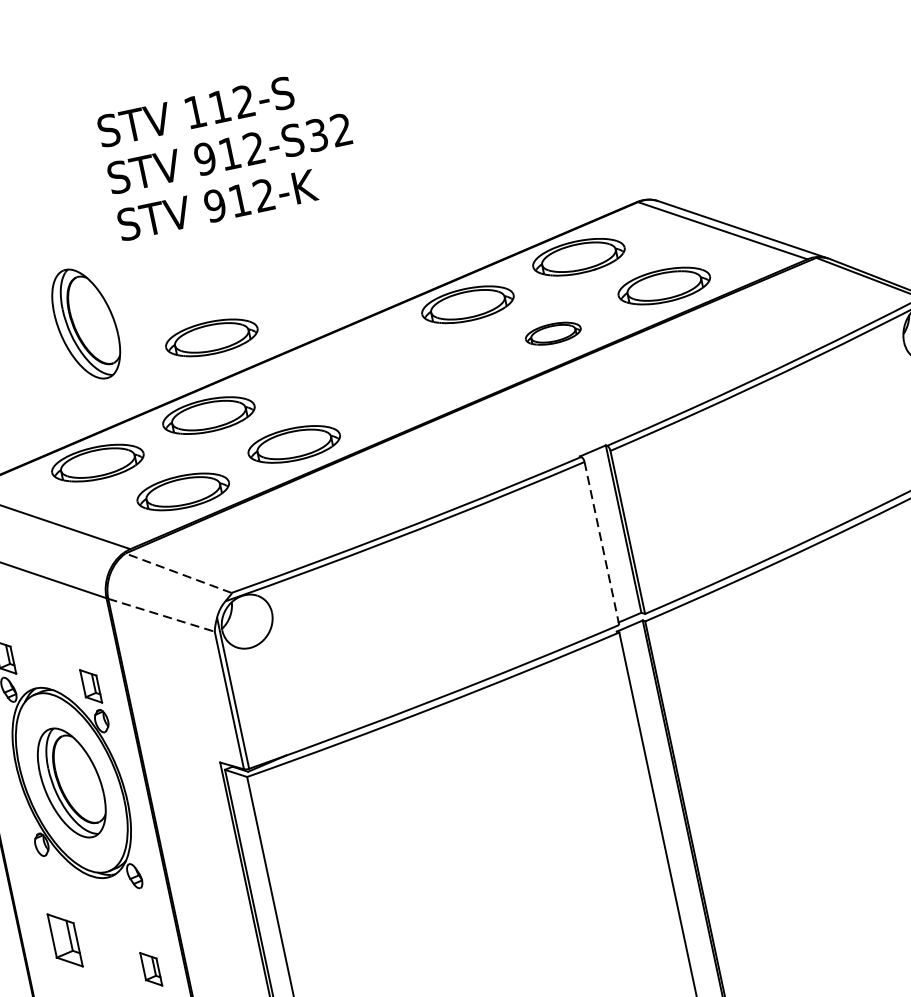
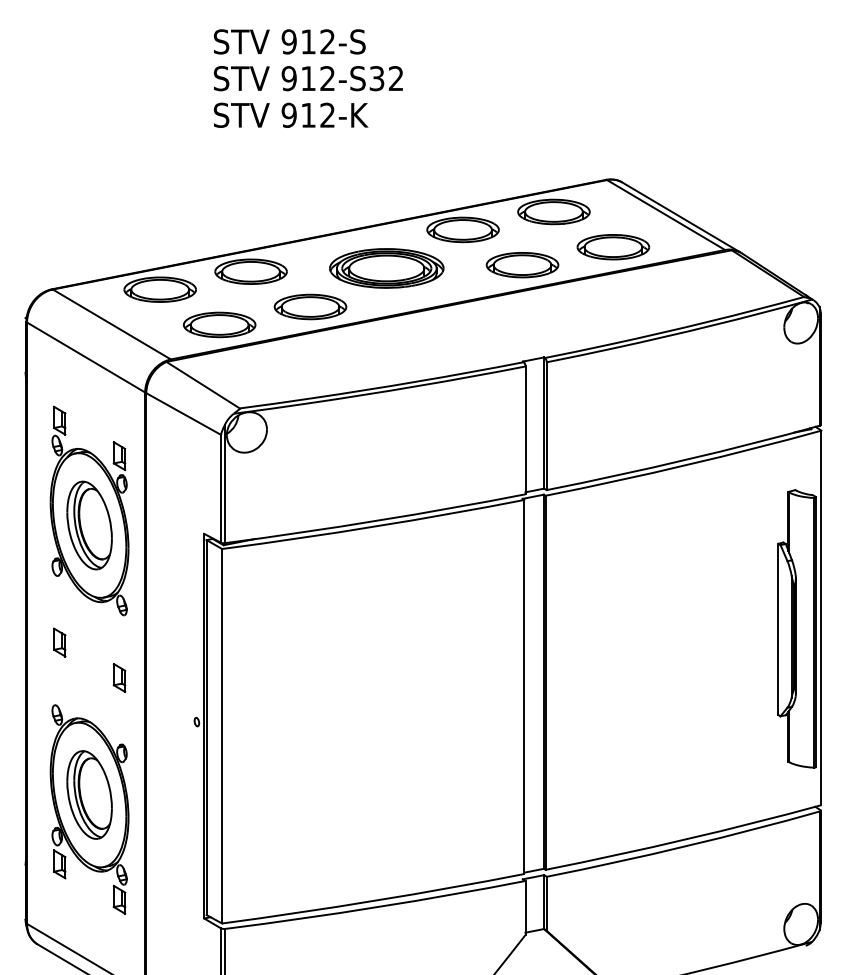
text: (194, 111) -> (288, 41), 112-S -> 912-S
part: (86, 324) -> (173, 183), removed
part: (553, 334) -> (522, 265), size x1.67
part: (211, 337) -> (265, 213), removed
part: (380, 374) -> (386, 268), added
line: (601, 543) -> (525, 430), dashed -> solid
line: (177, 572) -> (202, 384), dashed -> solid
line: (161, 615) -> (183, 414), dashed -> solid
part: (65, 940) -> (59, 642), size x0.62

